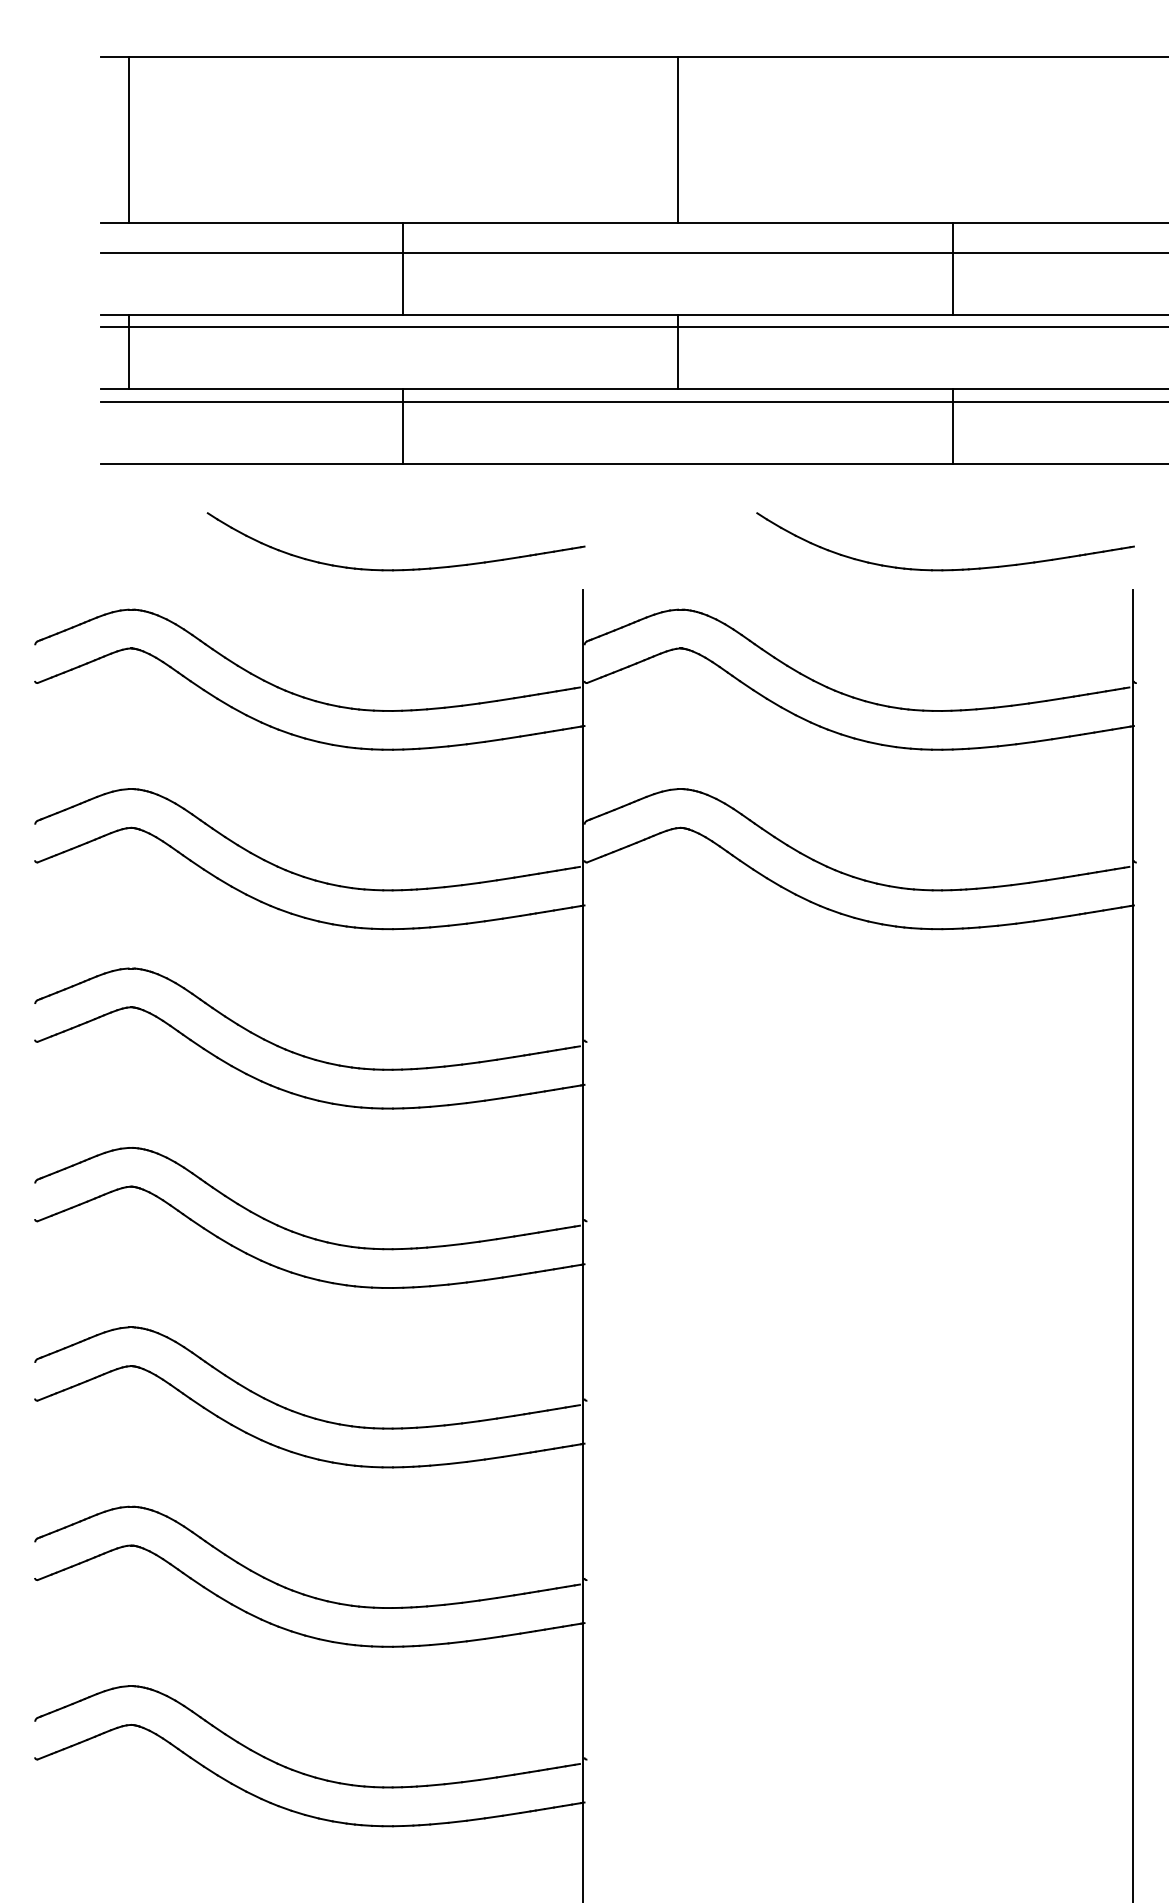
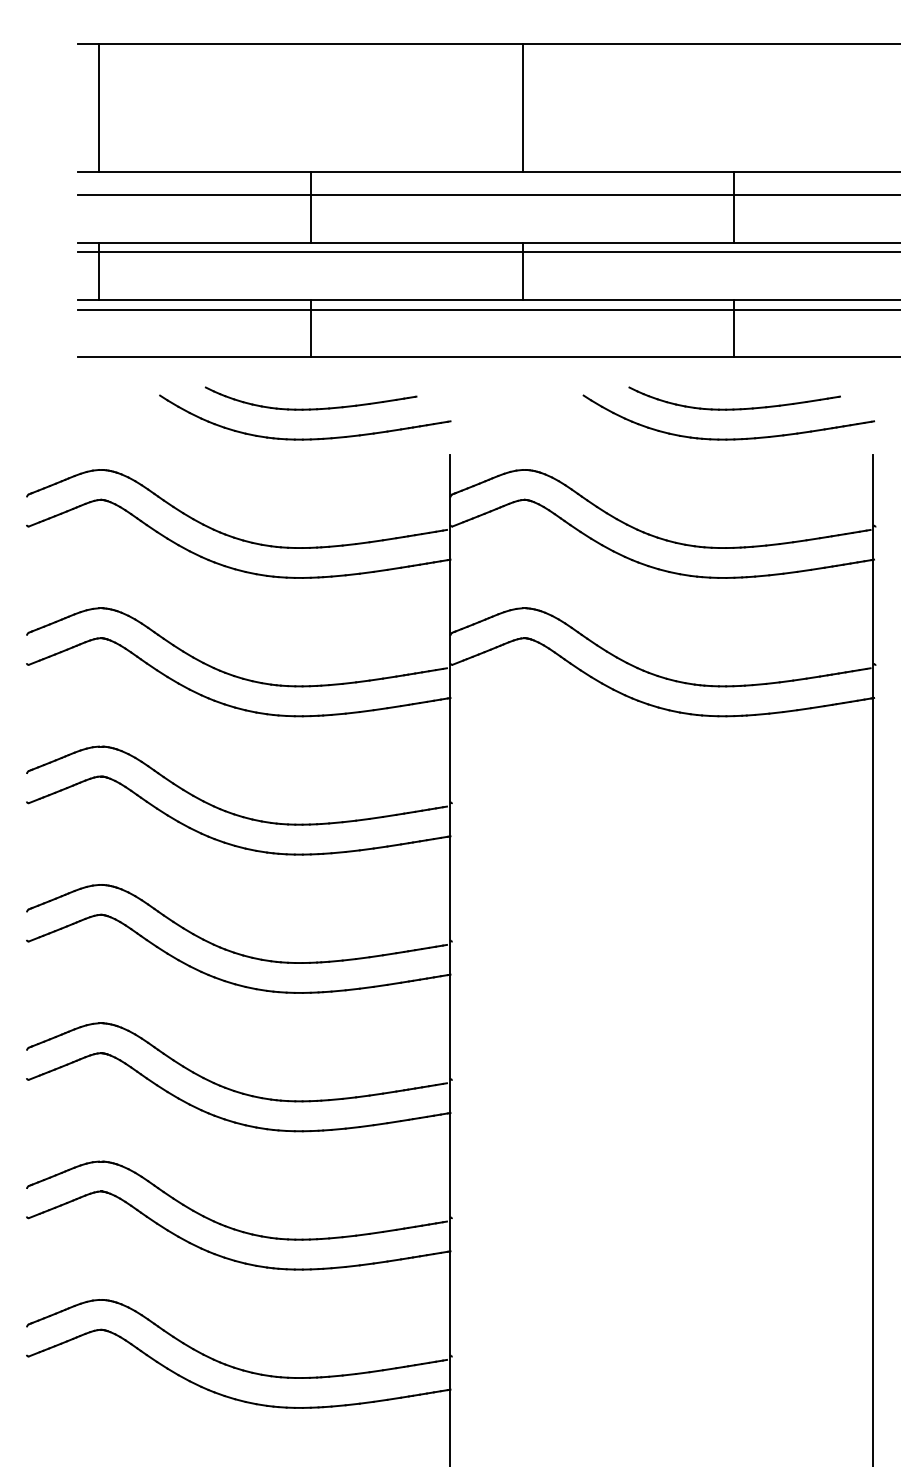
part: (403, 530) -> (310, 408), added
part: (952, 530) -> (734, 408), added

